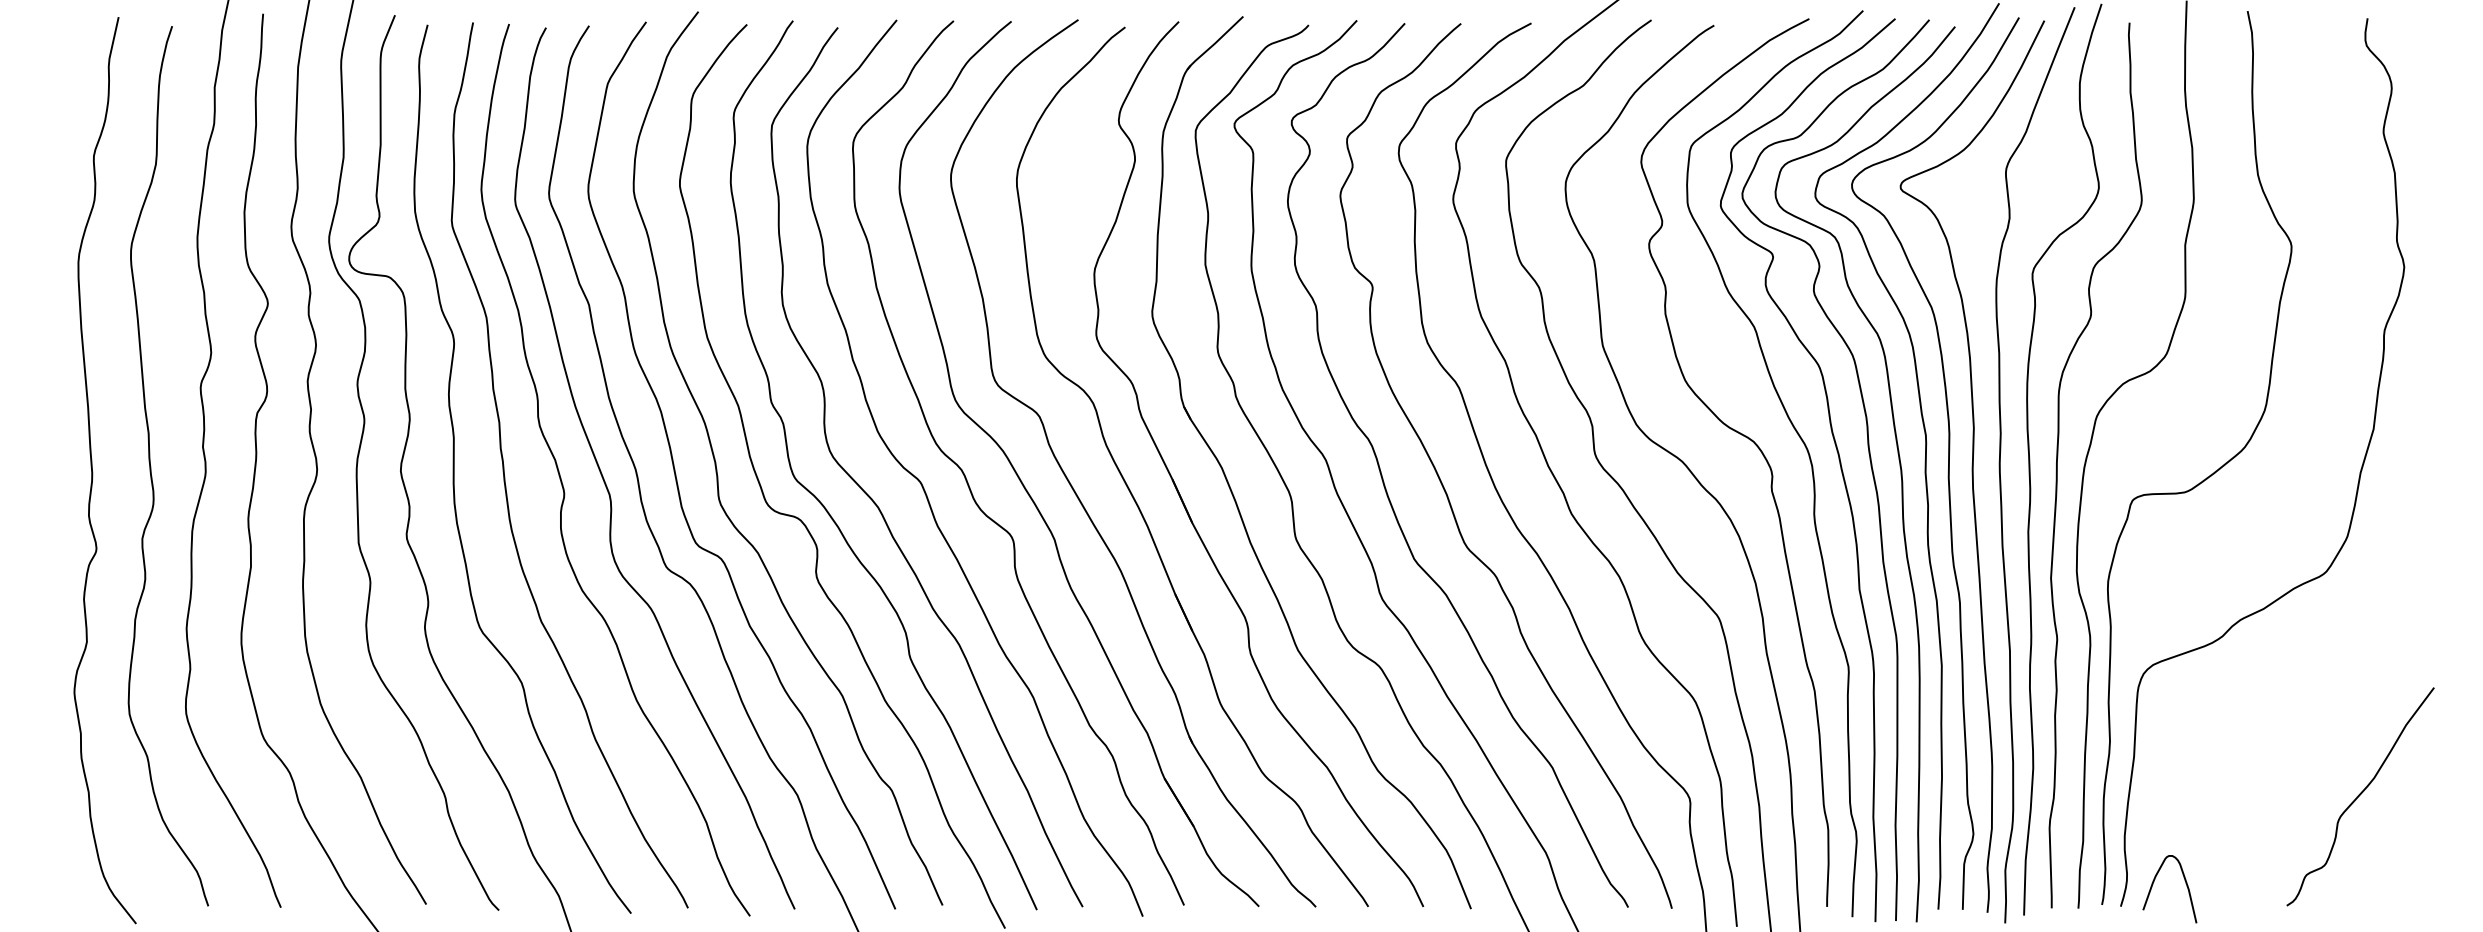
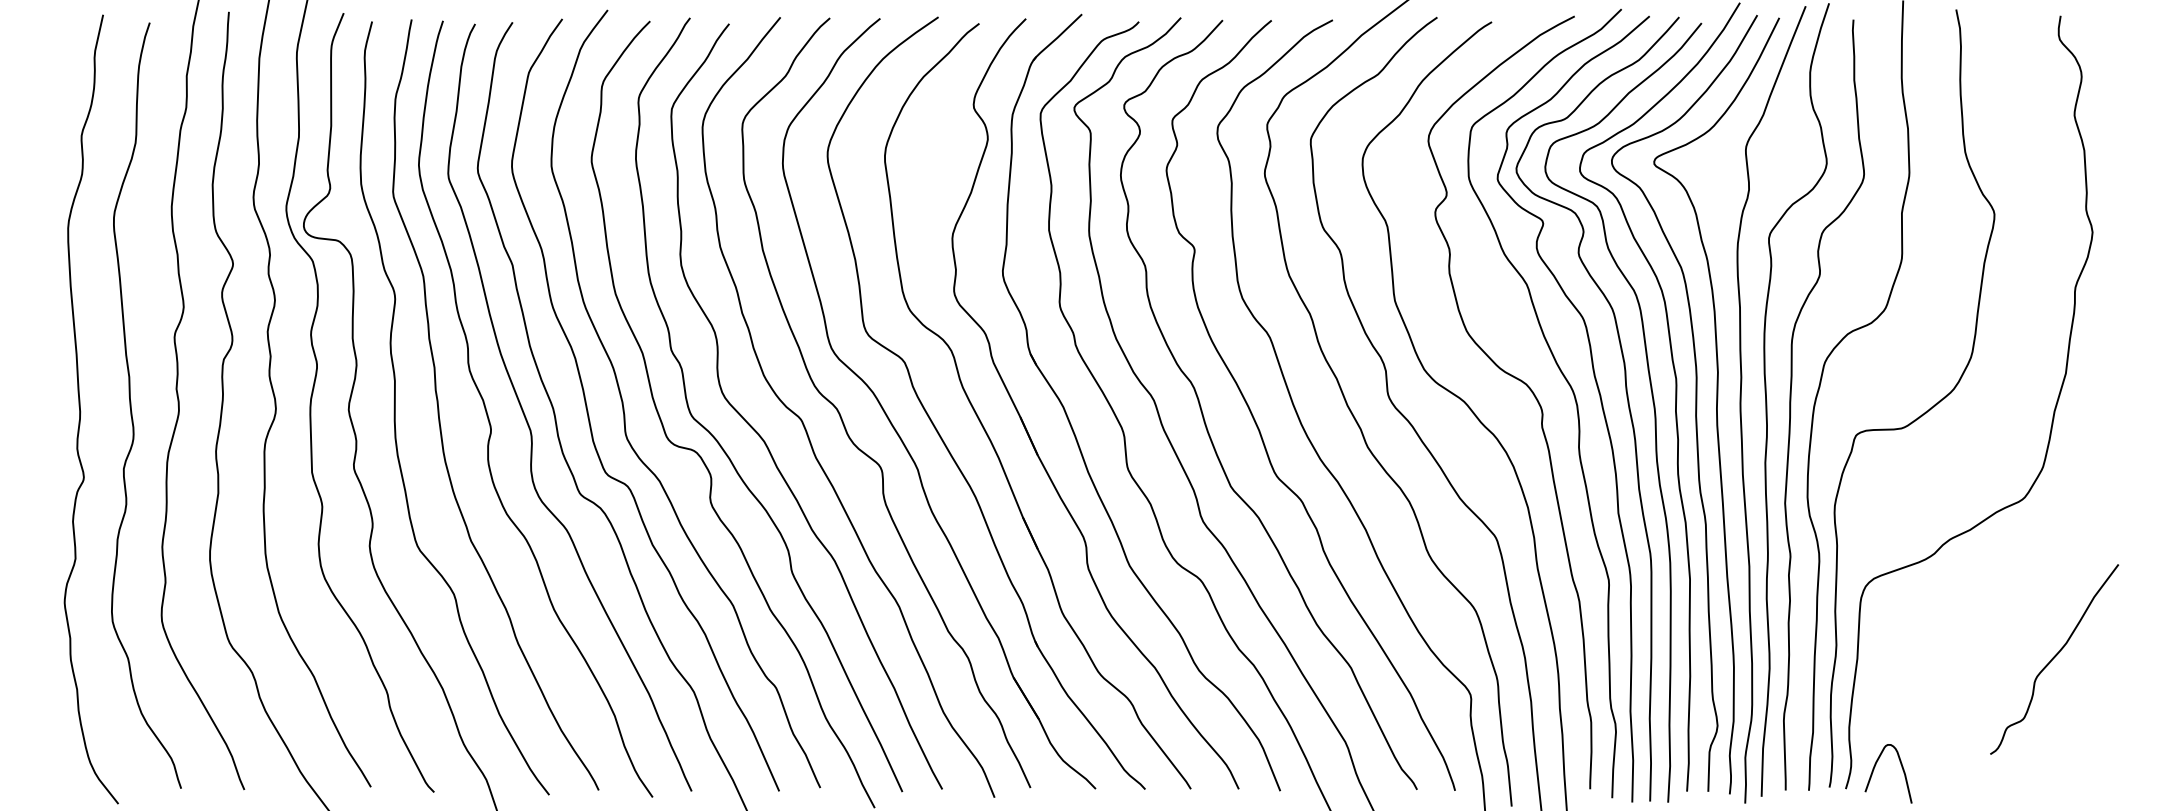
curve: (2360, 795) -> (2054, 658), moved

